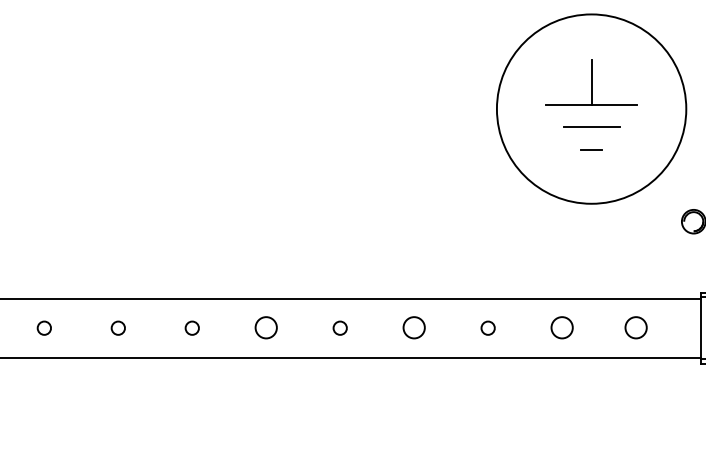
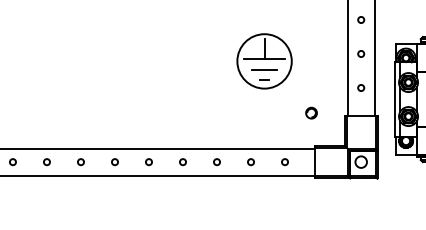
circle: (591, 109) -> (264, 61), size x0.62
circle: (265, 328) -> (114, 162), size x0.62
circle: (413, 328) -> (182, 162), size x0.62
circle: (560, 328) -> (250, 162), size x0.62
circle: (634, 328) -> (284, 162), size x0.62

